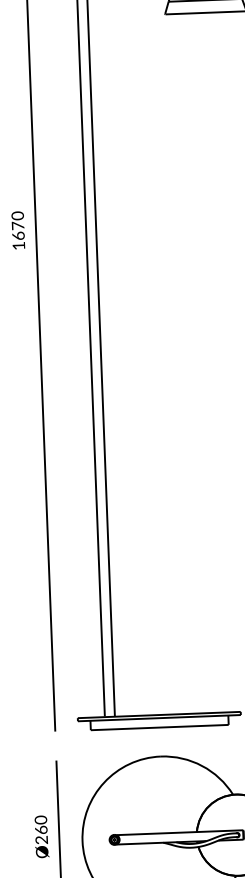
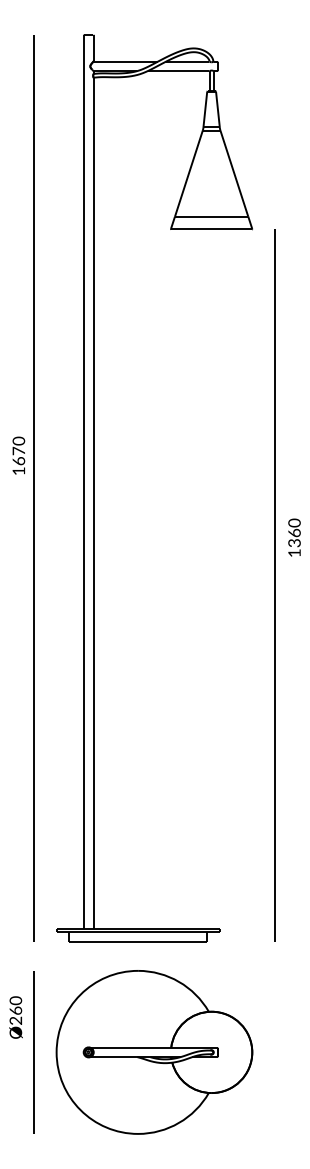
text: (17, 230) -> (18, 455), moved
text: (41, 836) -> (15, 1017), moved

